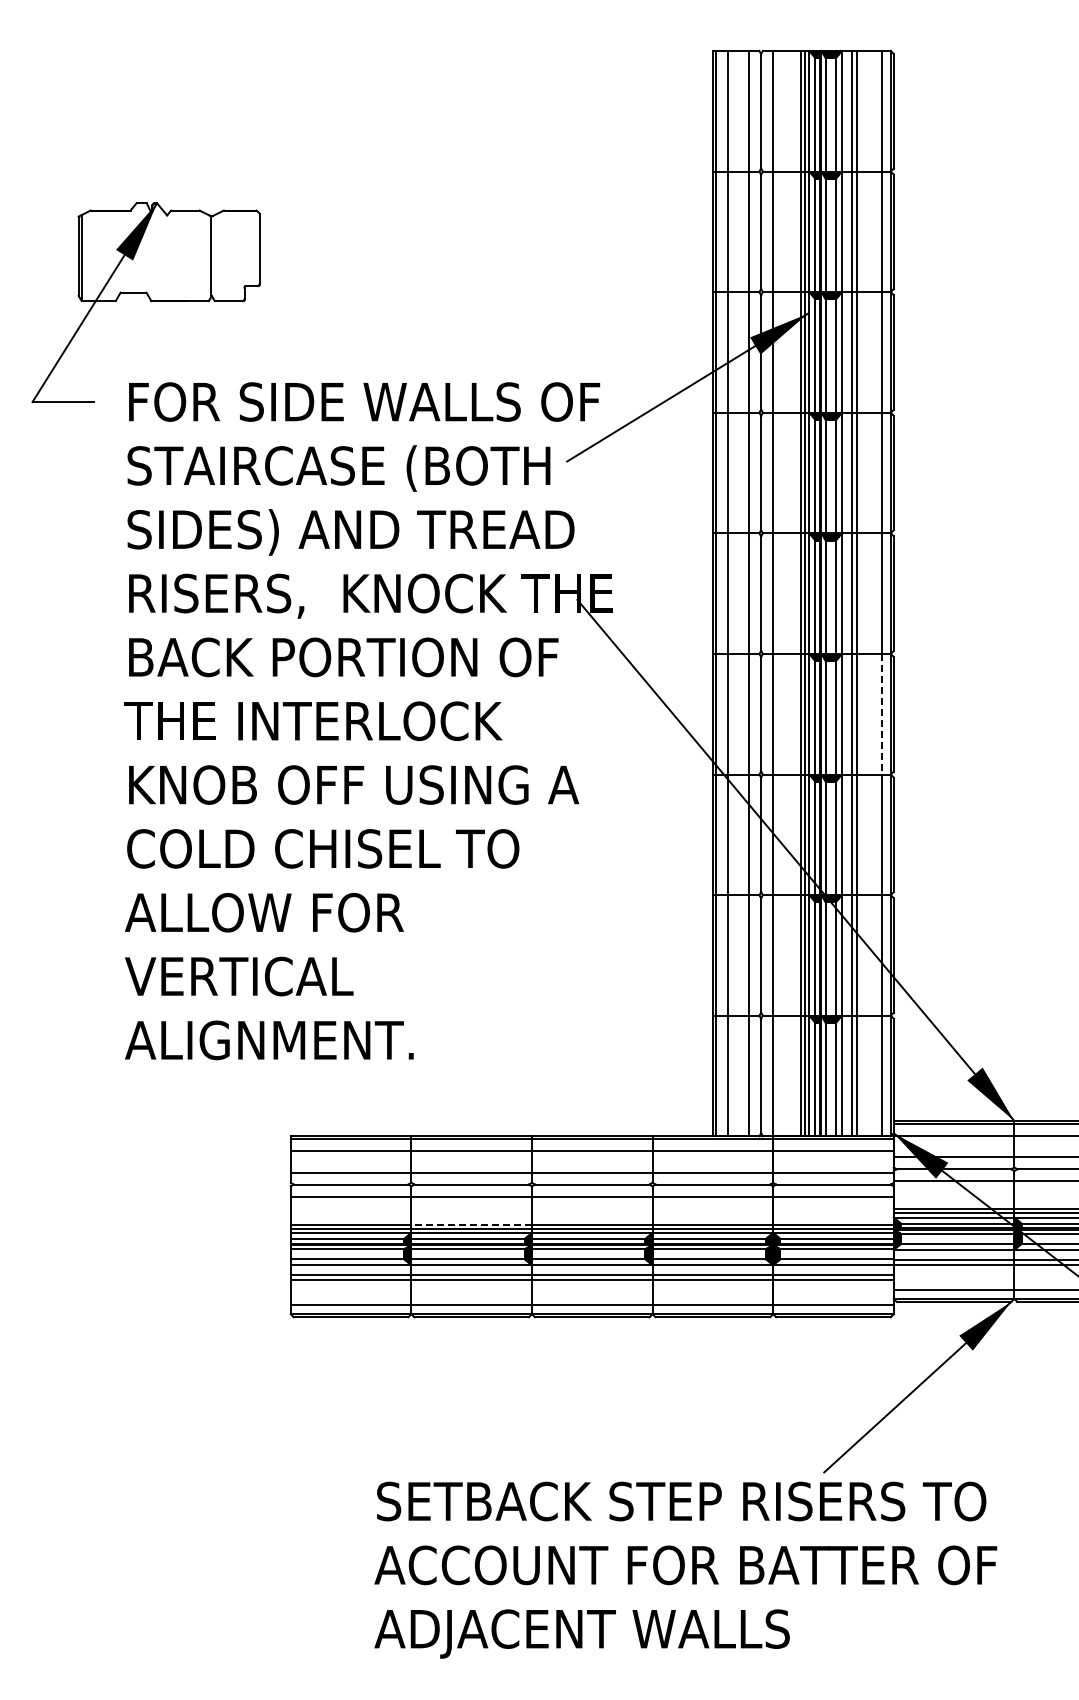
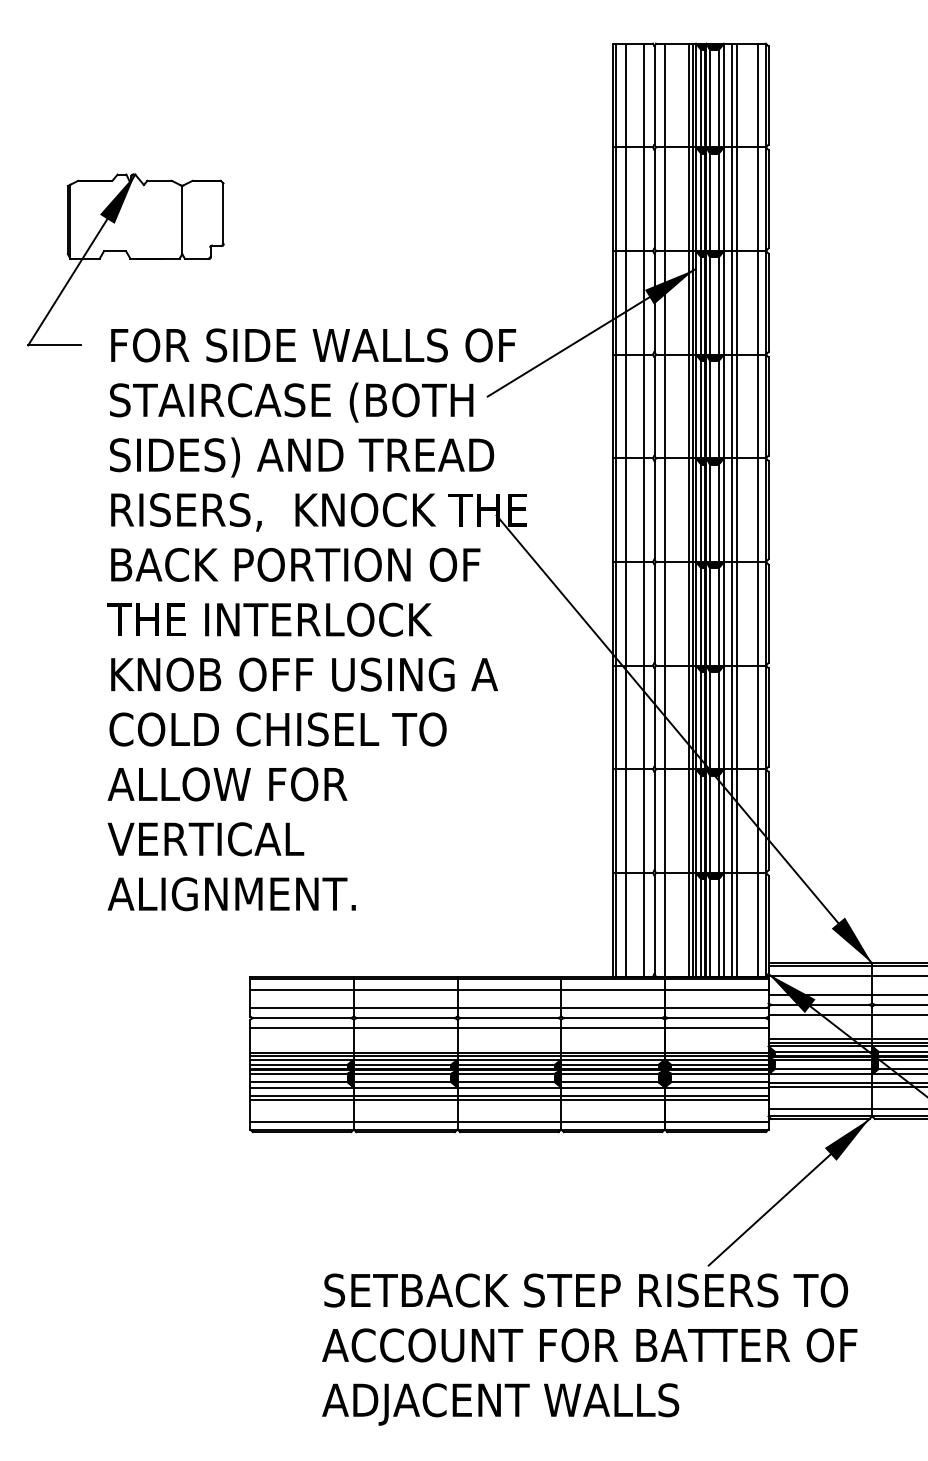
line: (881, 714) -> (757, 614), dashed -> solid
line: (471, 1224) -> (405, 1052), dashed -> solid

